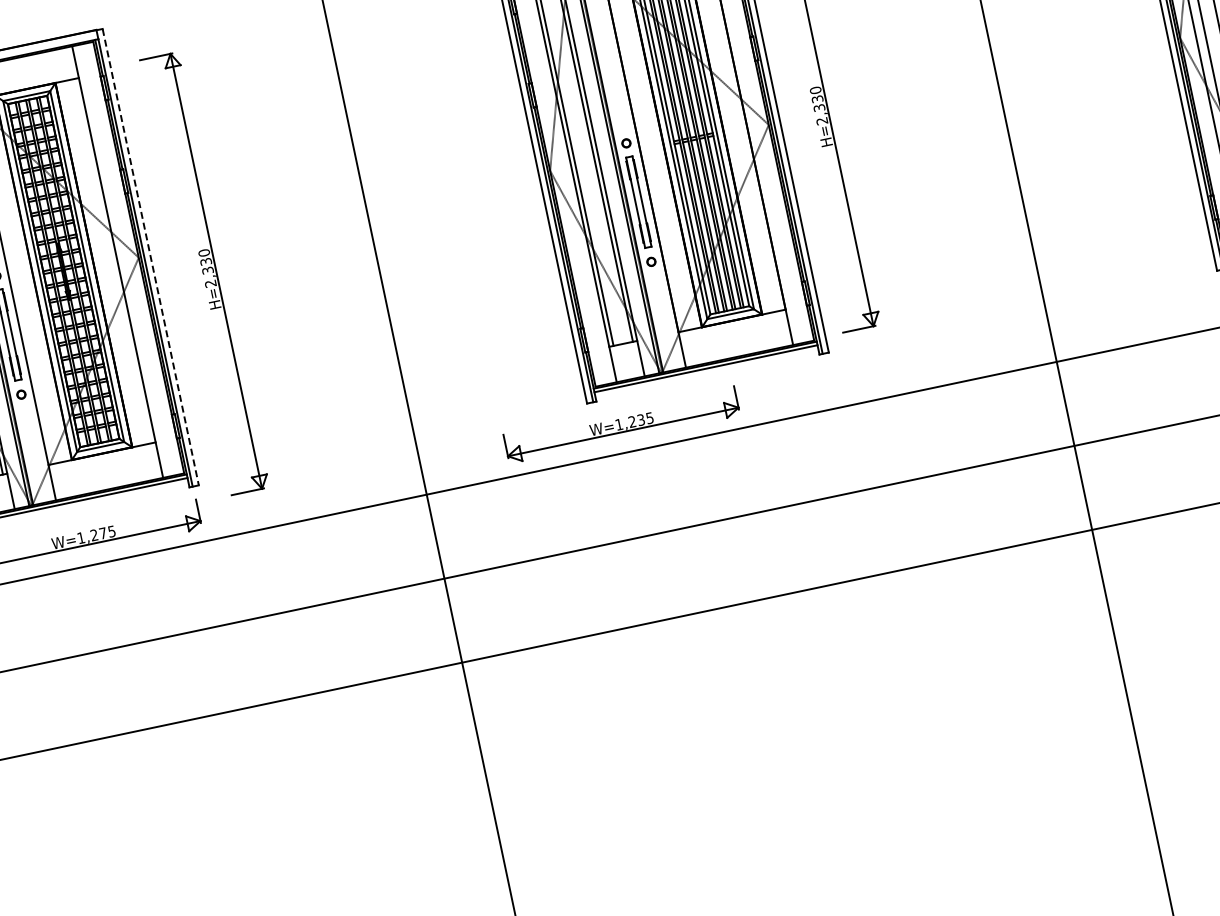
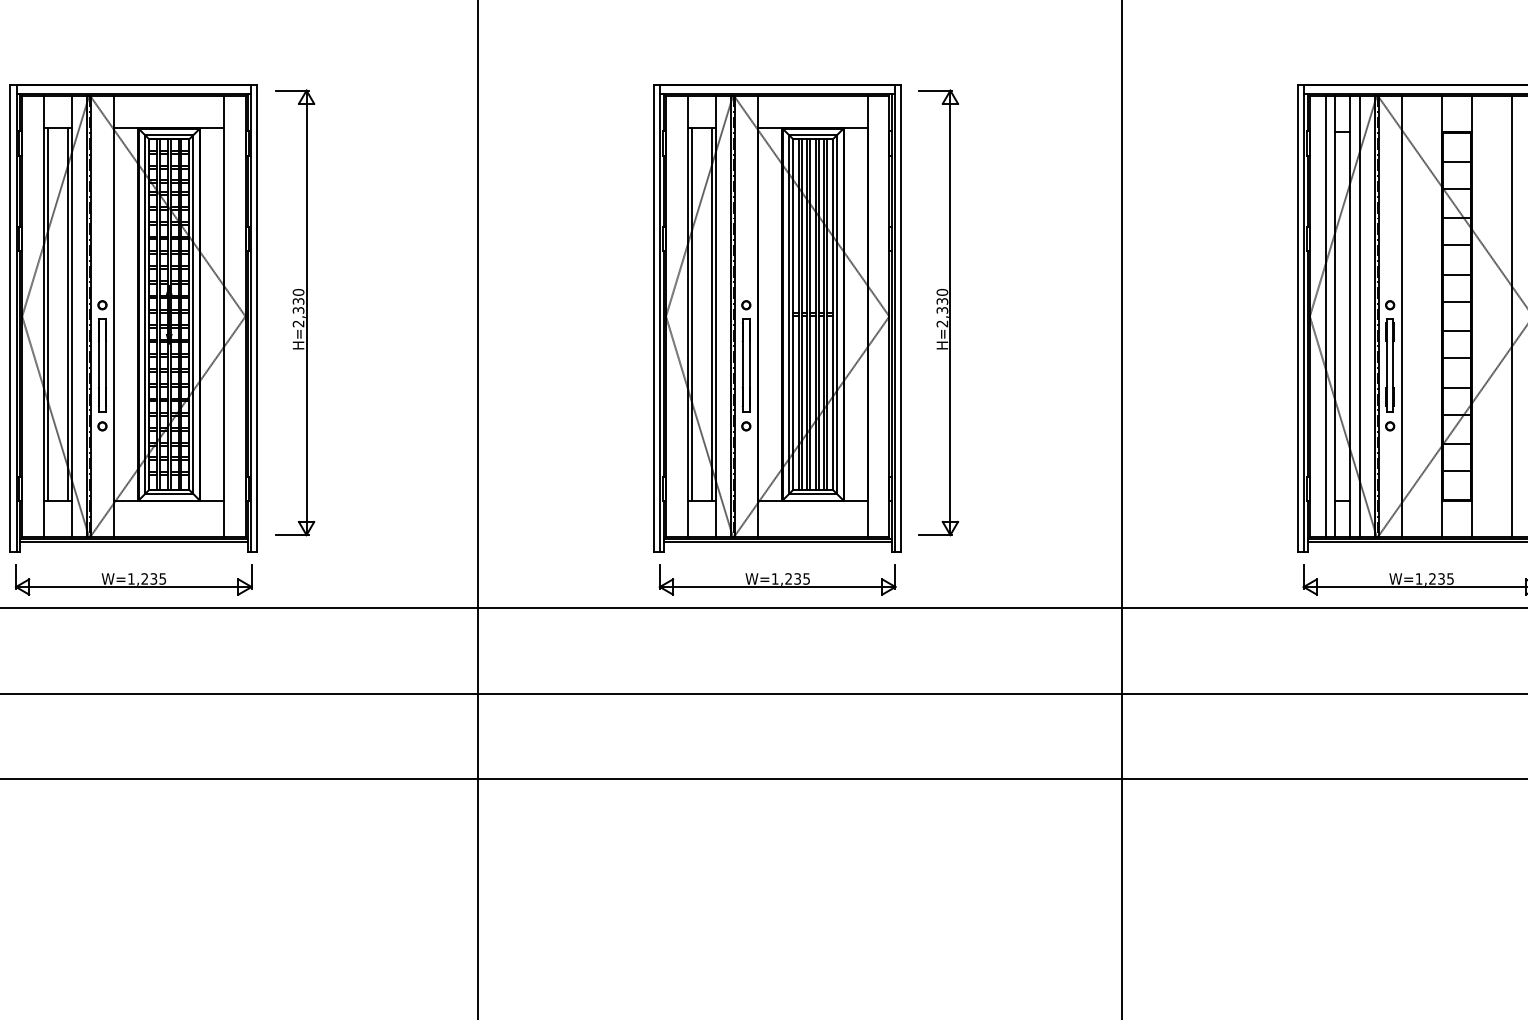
line: (151, 258) -> (257, 319), dashed -> solid
part: (205, 273) -> (295, 312), moved
part: (621, 424) -> (777, 579), moved
text: (102, 533) -> (153, 578), W=1,275 -> W=1,235

